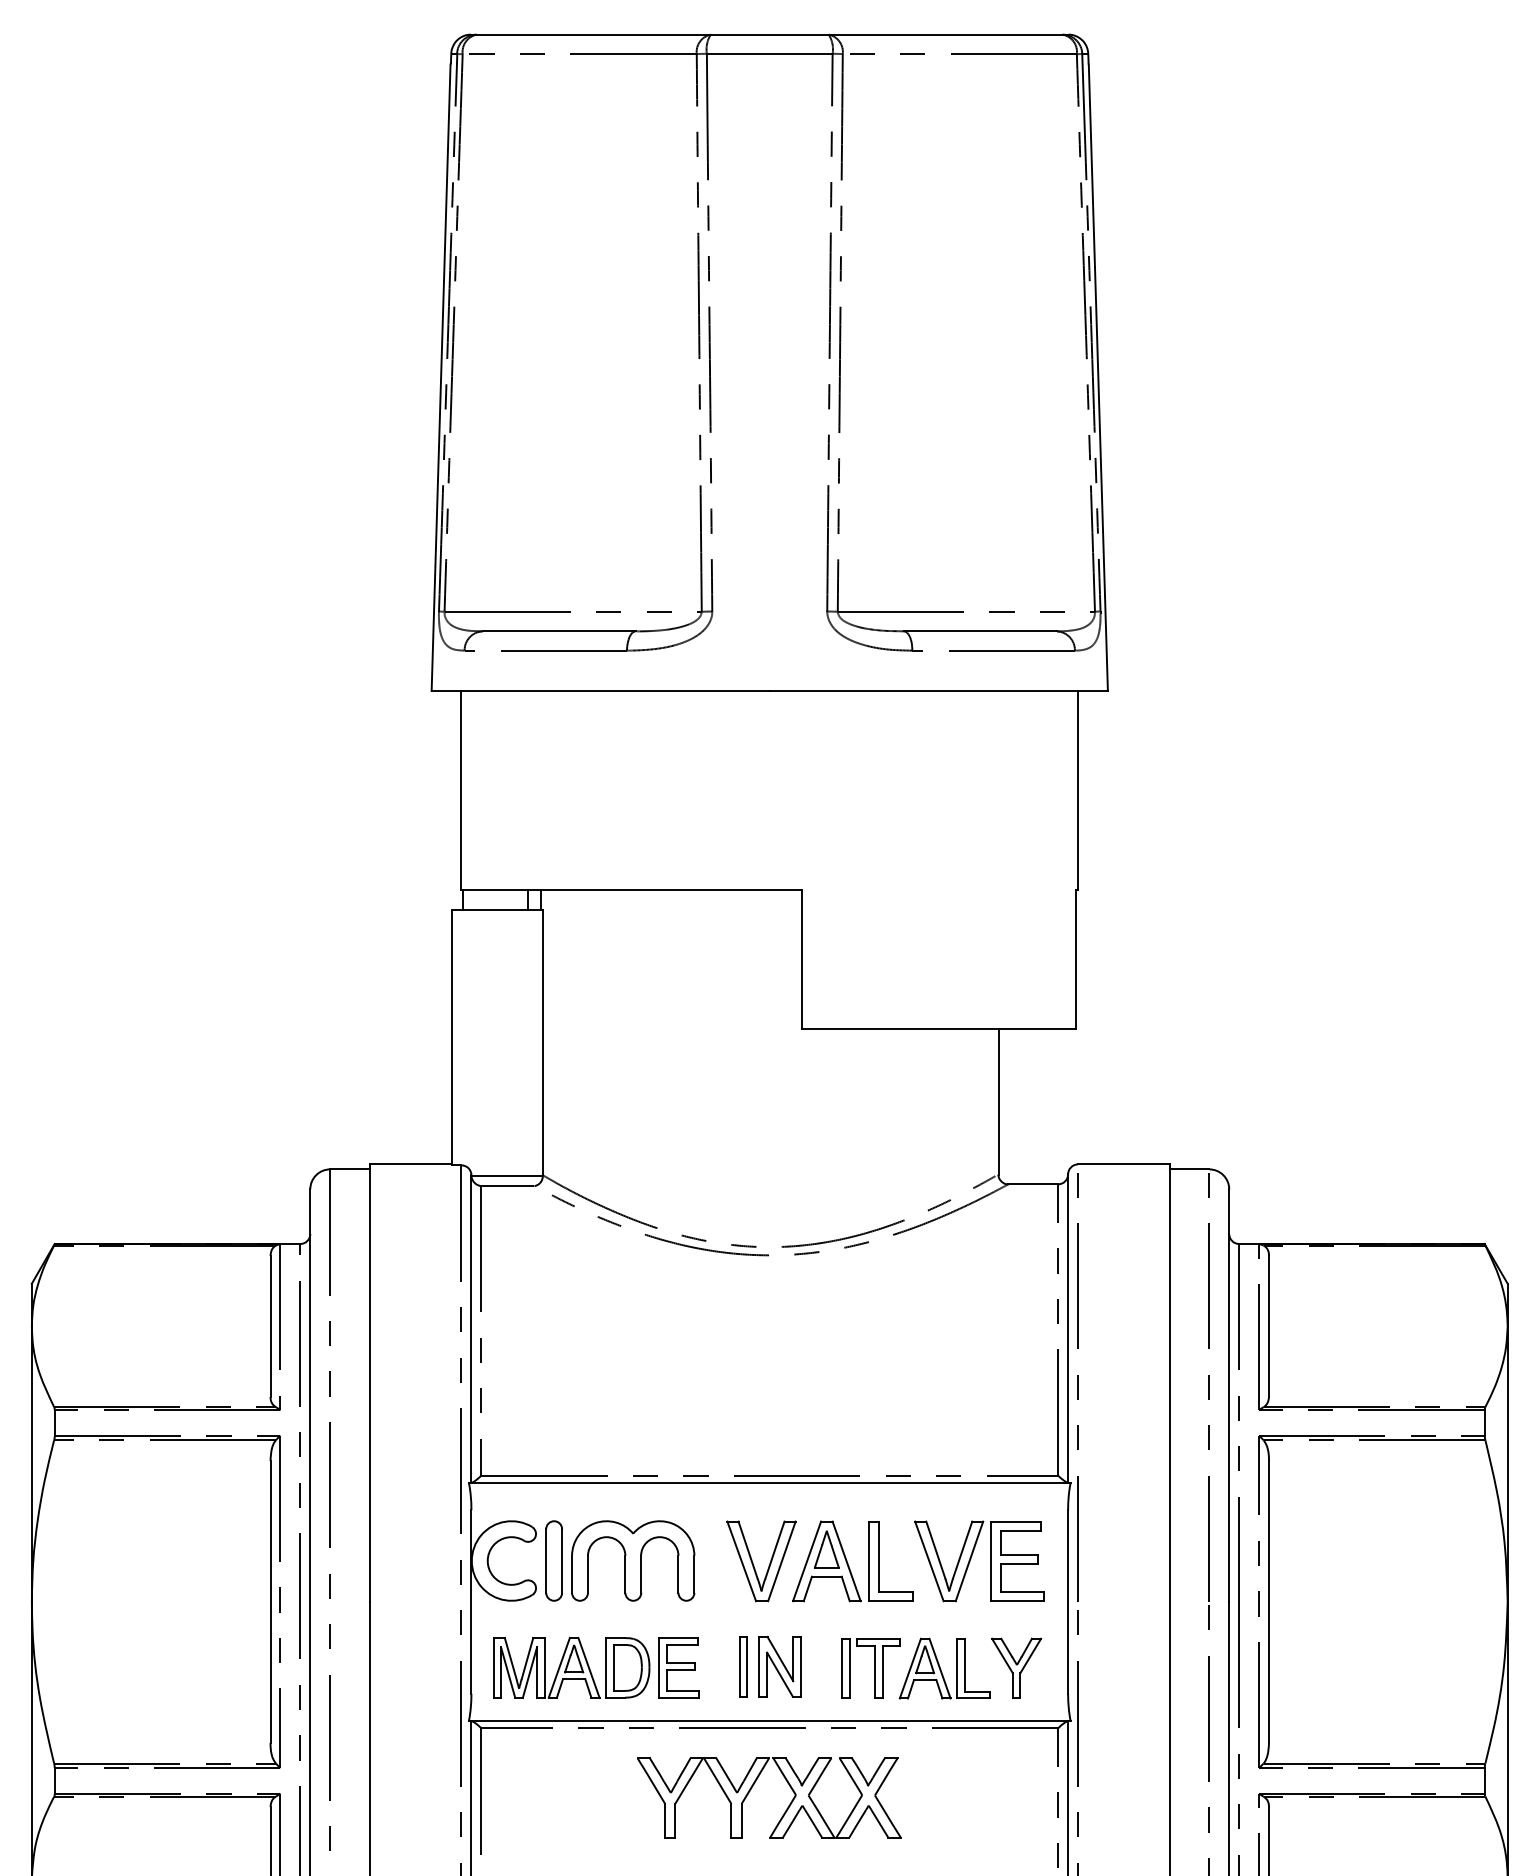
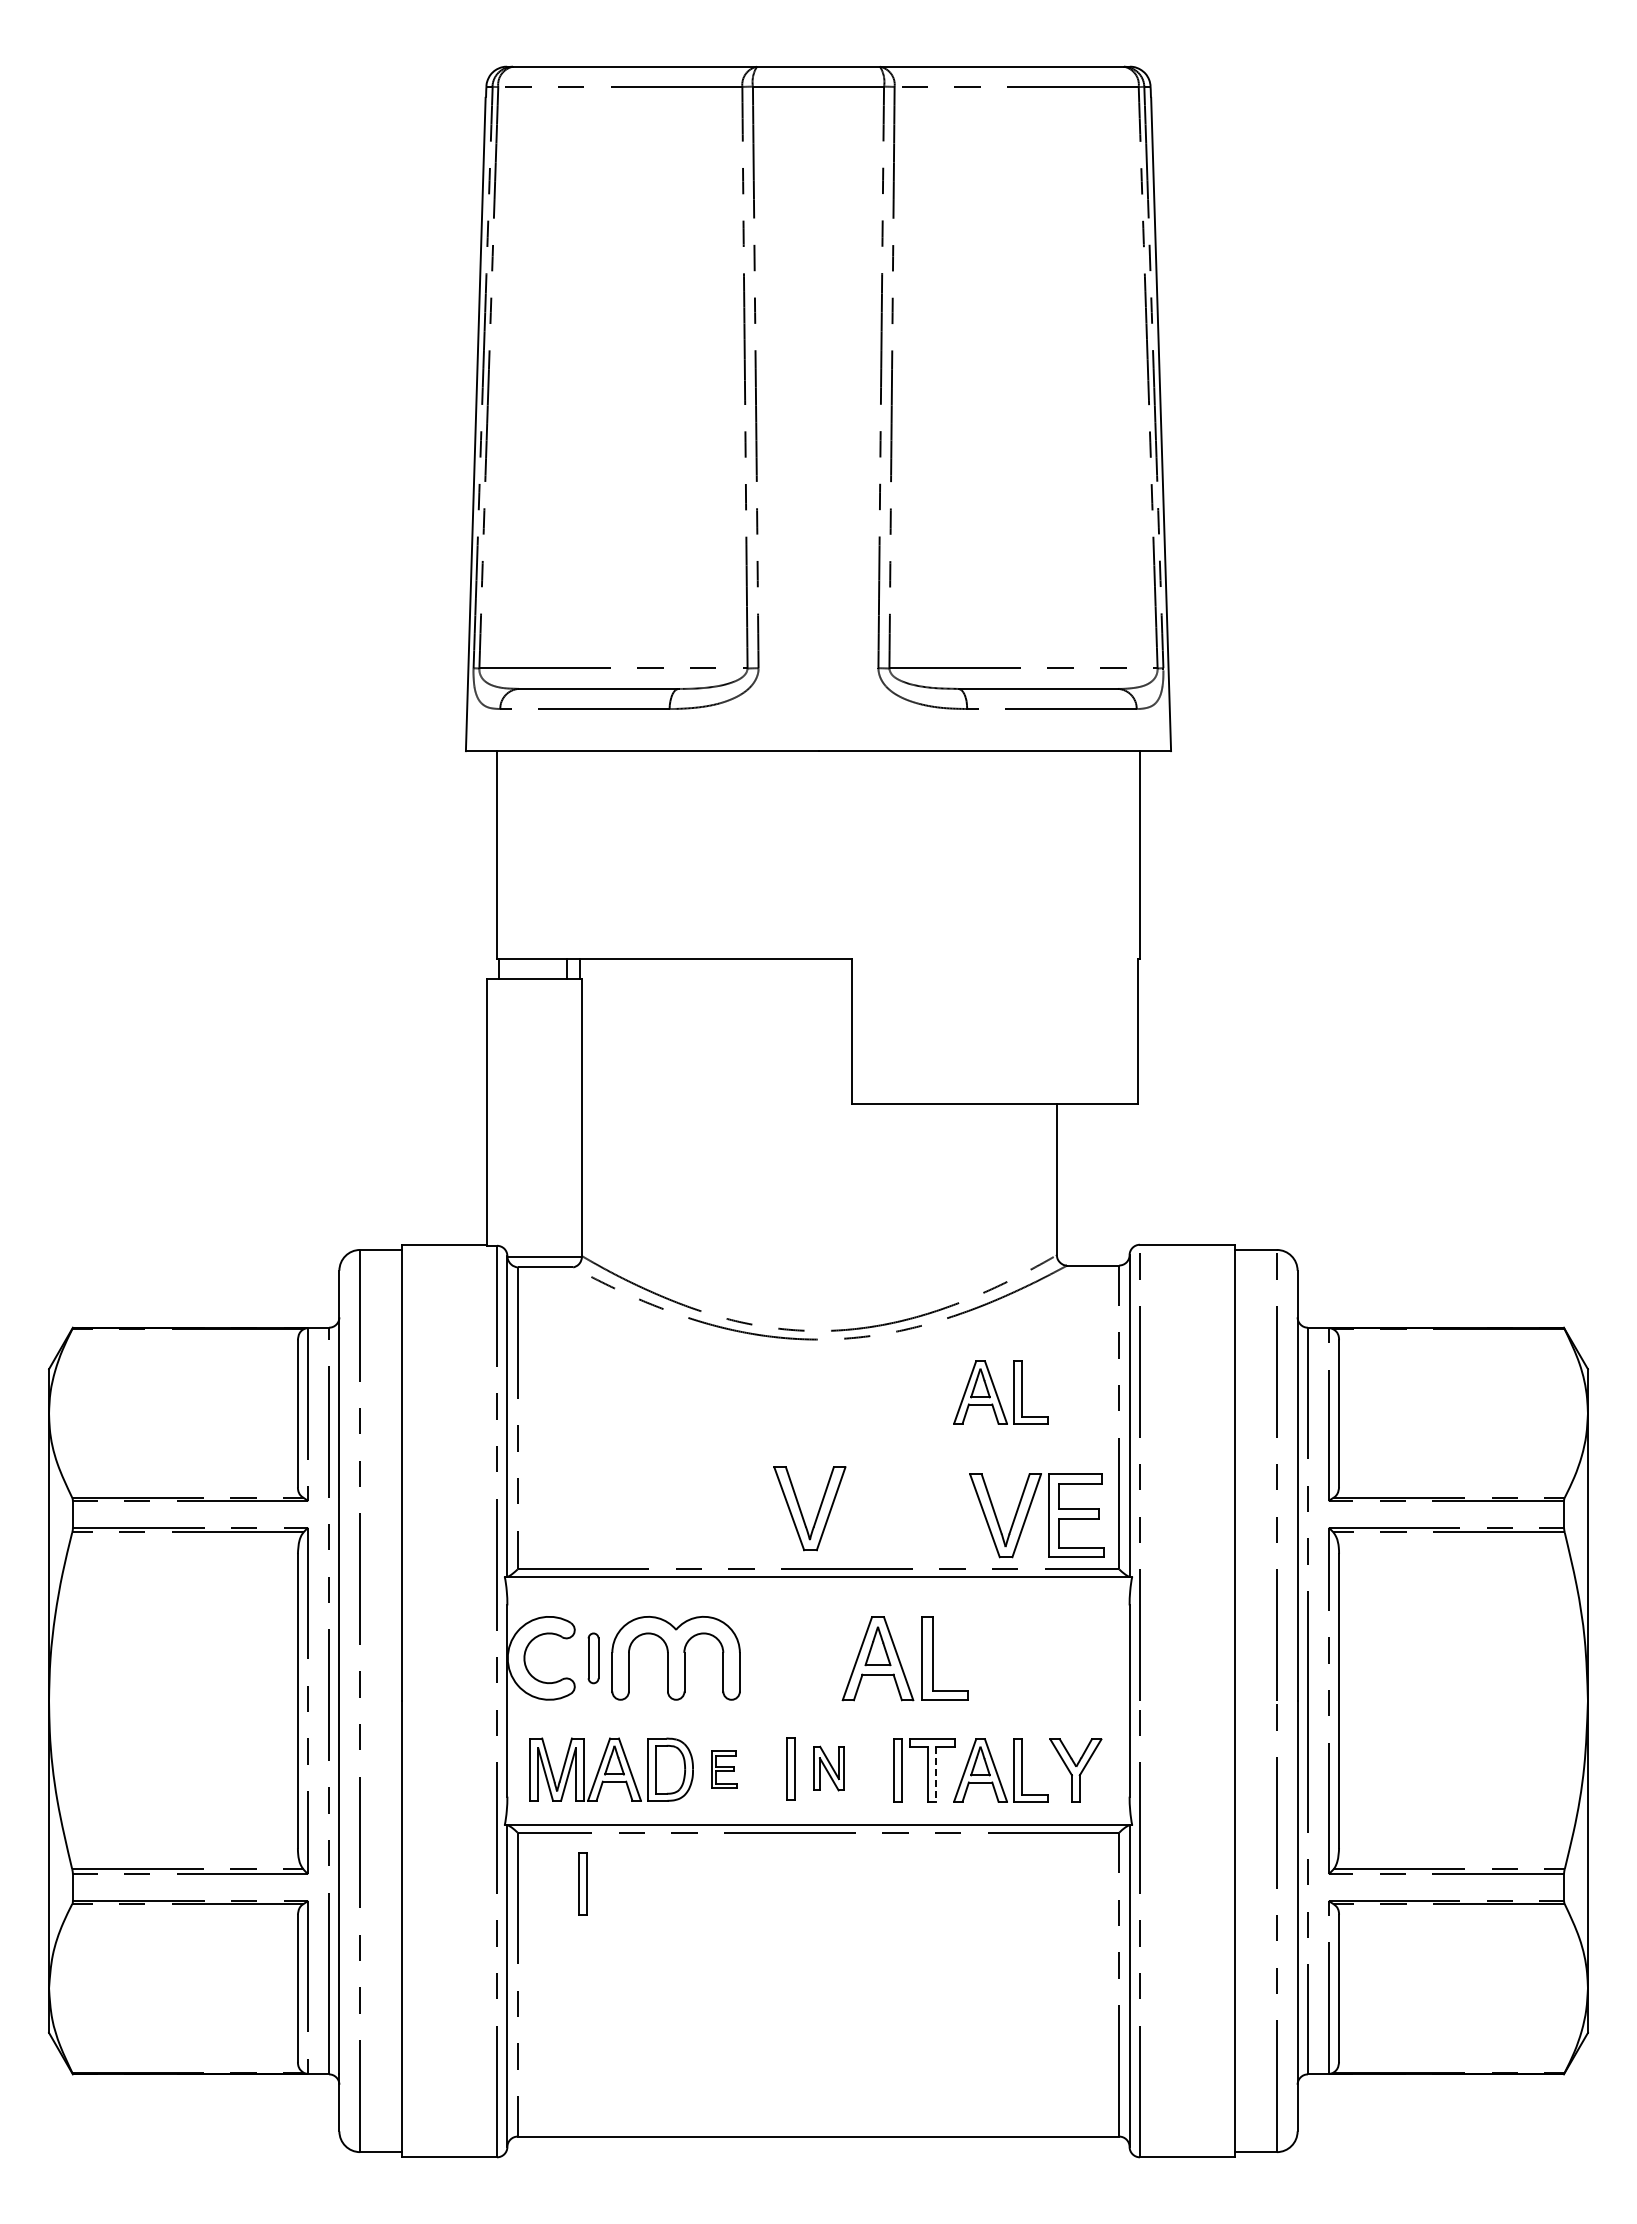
part: (944, 1306) -> (1000, 1392), added
part: (972, 1557) -> (1029, 1511), moved
part: (553, 1561) -> (593, 1658), size x0.6
part: (753, 1563) -> (801, 1510), moved
part: (780, 1666) -> (829, 1768), size x0.7
part: (678, 1667) -> (723, 1769), size x0.6
line: (882, 1672) -> (936, 1774), solid -> dashed
part: (543, 1776) -> (582, 1883), added
part: (753, 1786) -> (801, 1893), removed

